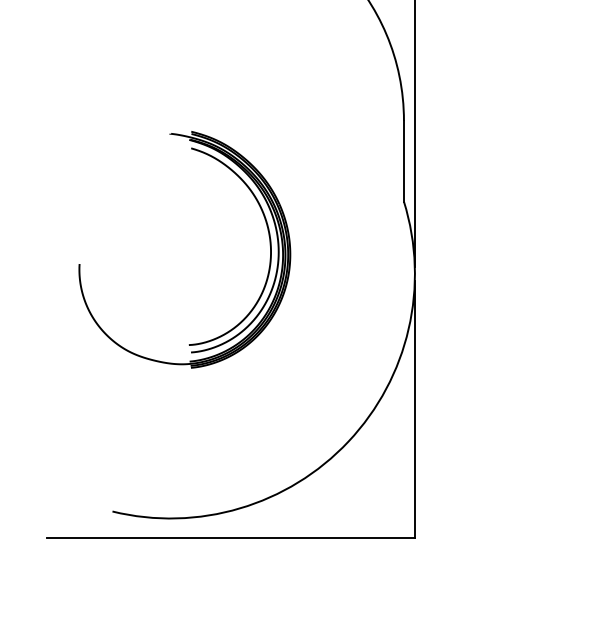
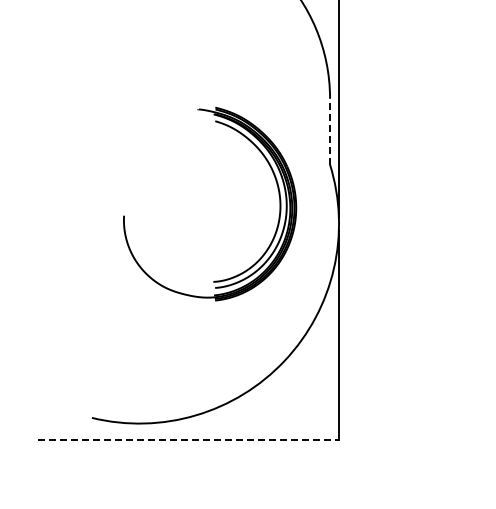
line: (404, 160) -> (330, 131), solid -> dashed
part: (267, 231) -> (277, 189), moved
line: (231, 537) -> (189, 439), solid -> dashed

